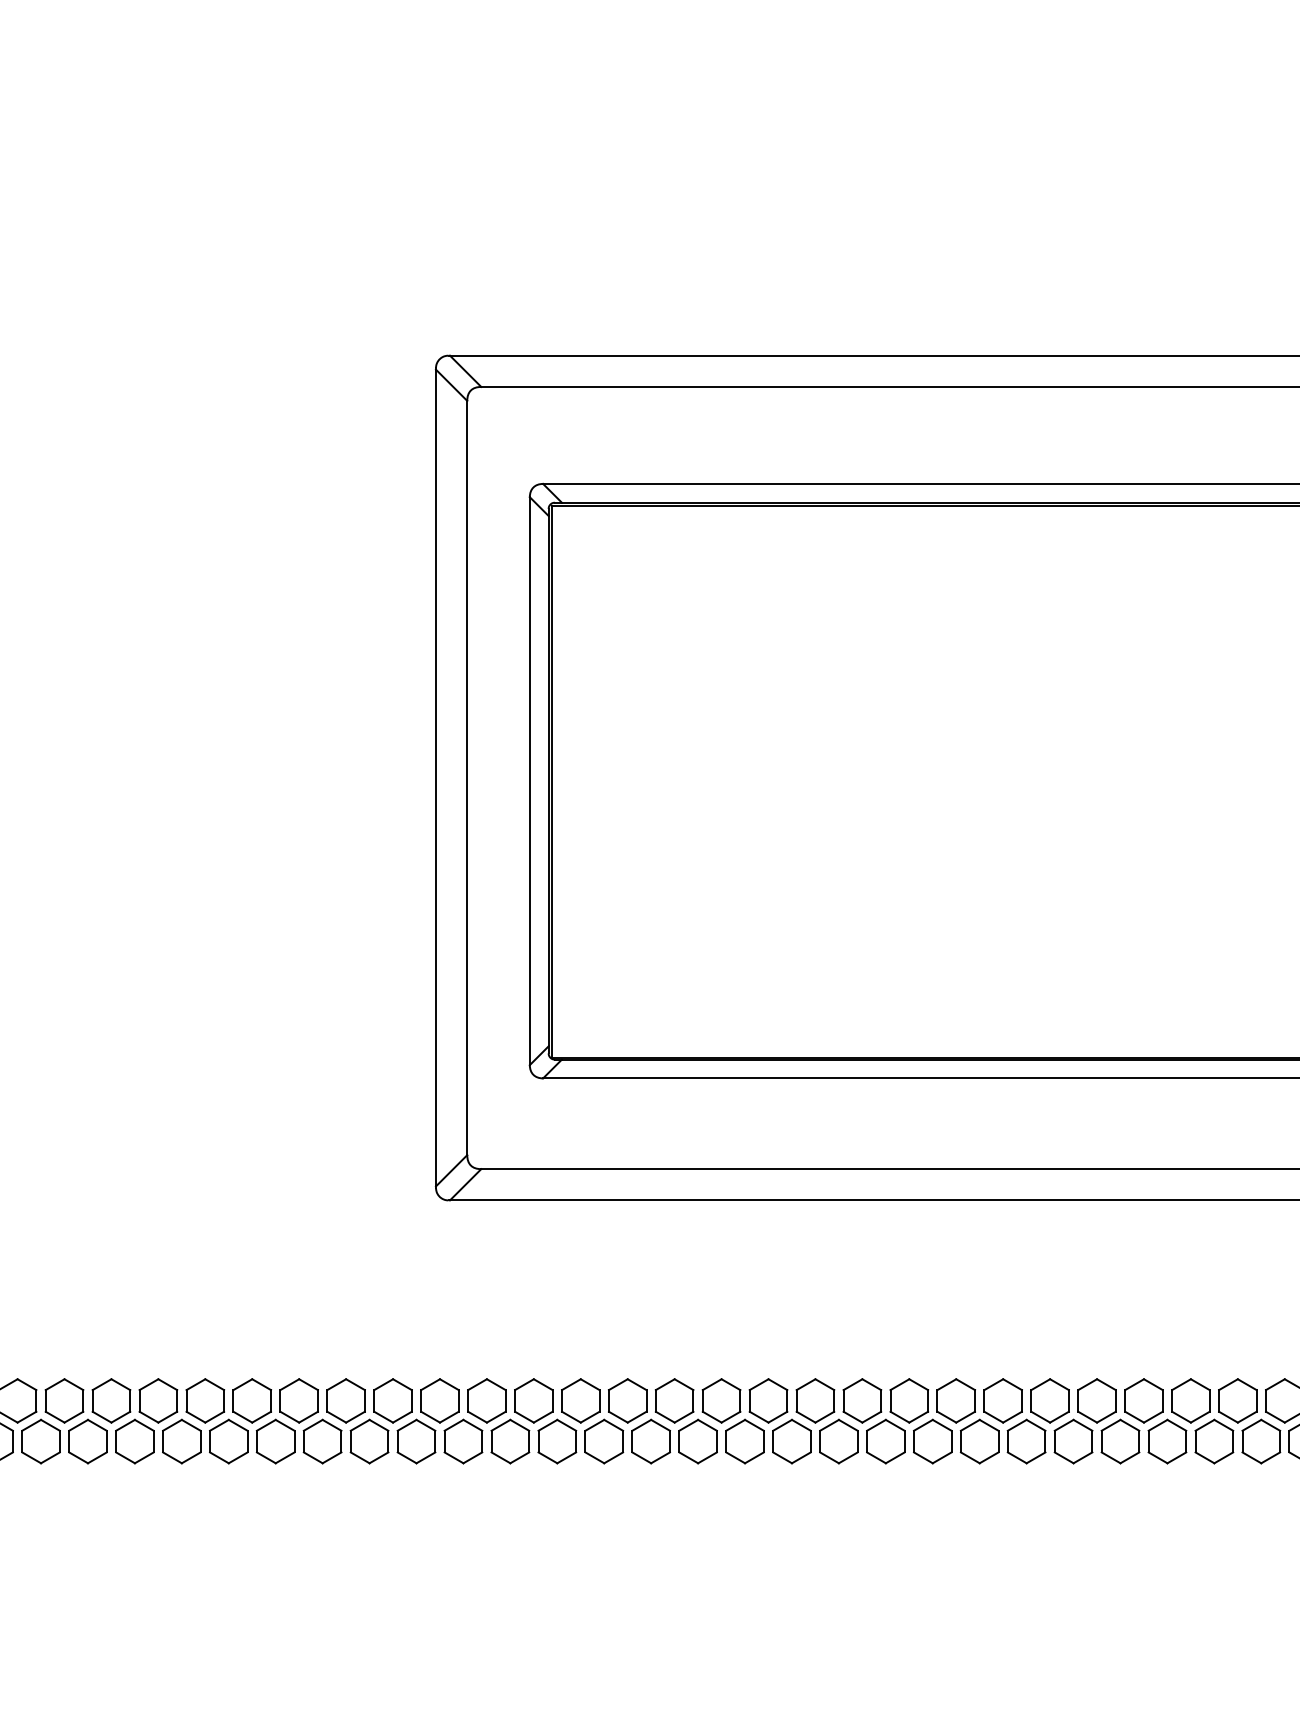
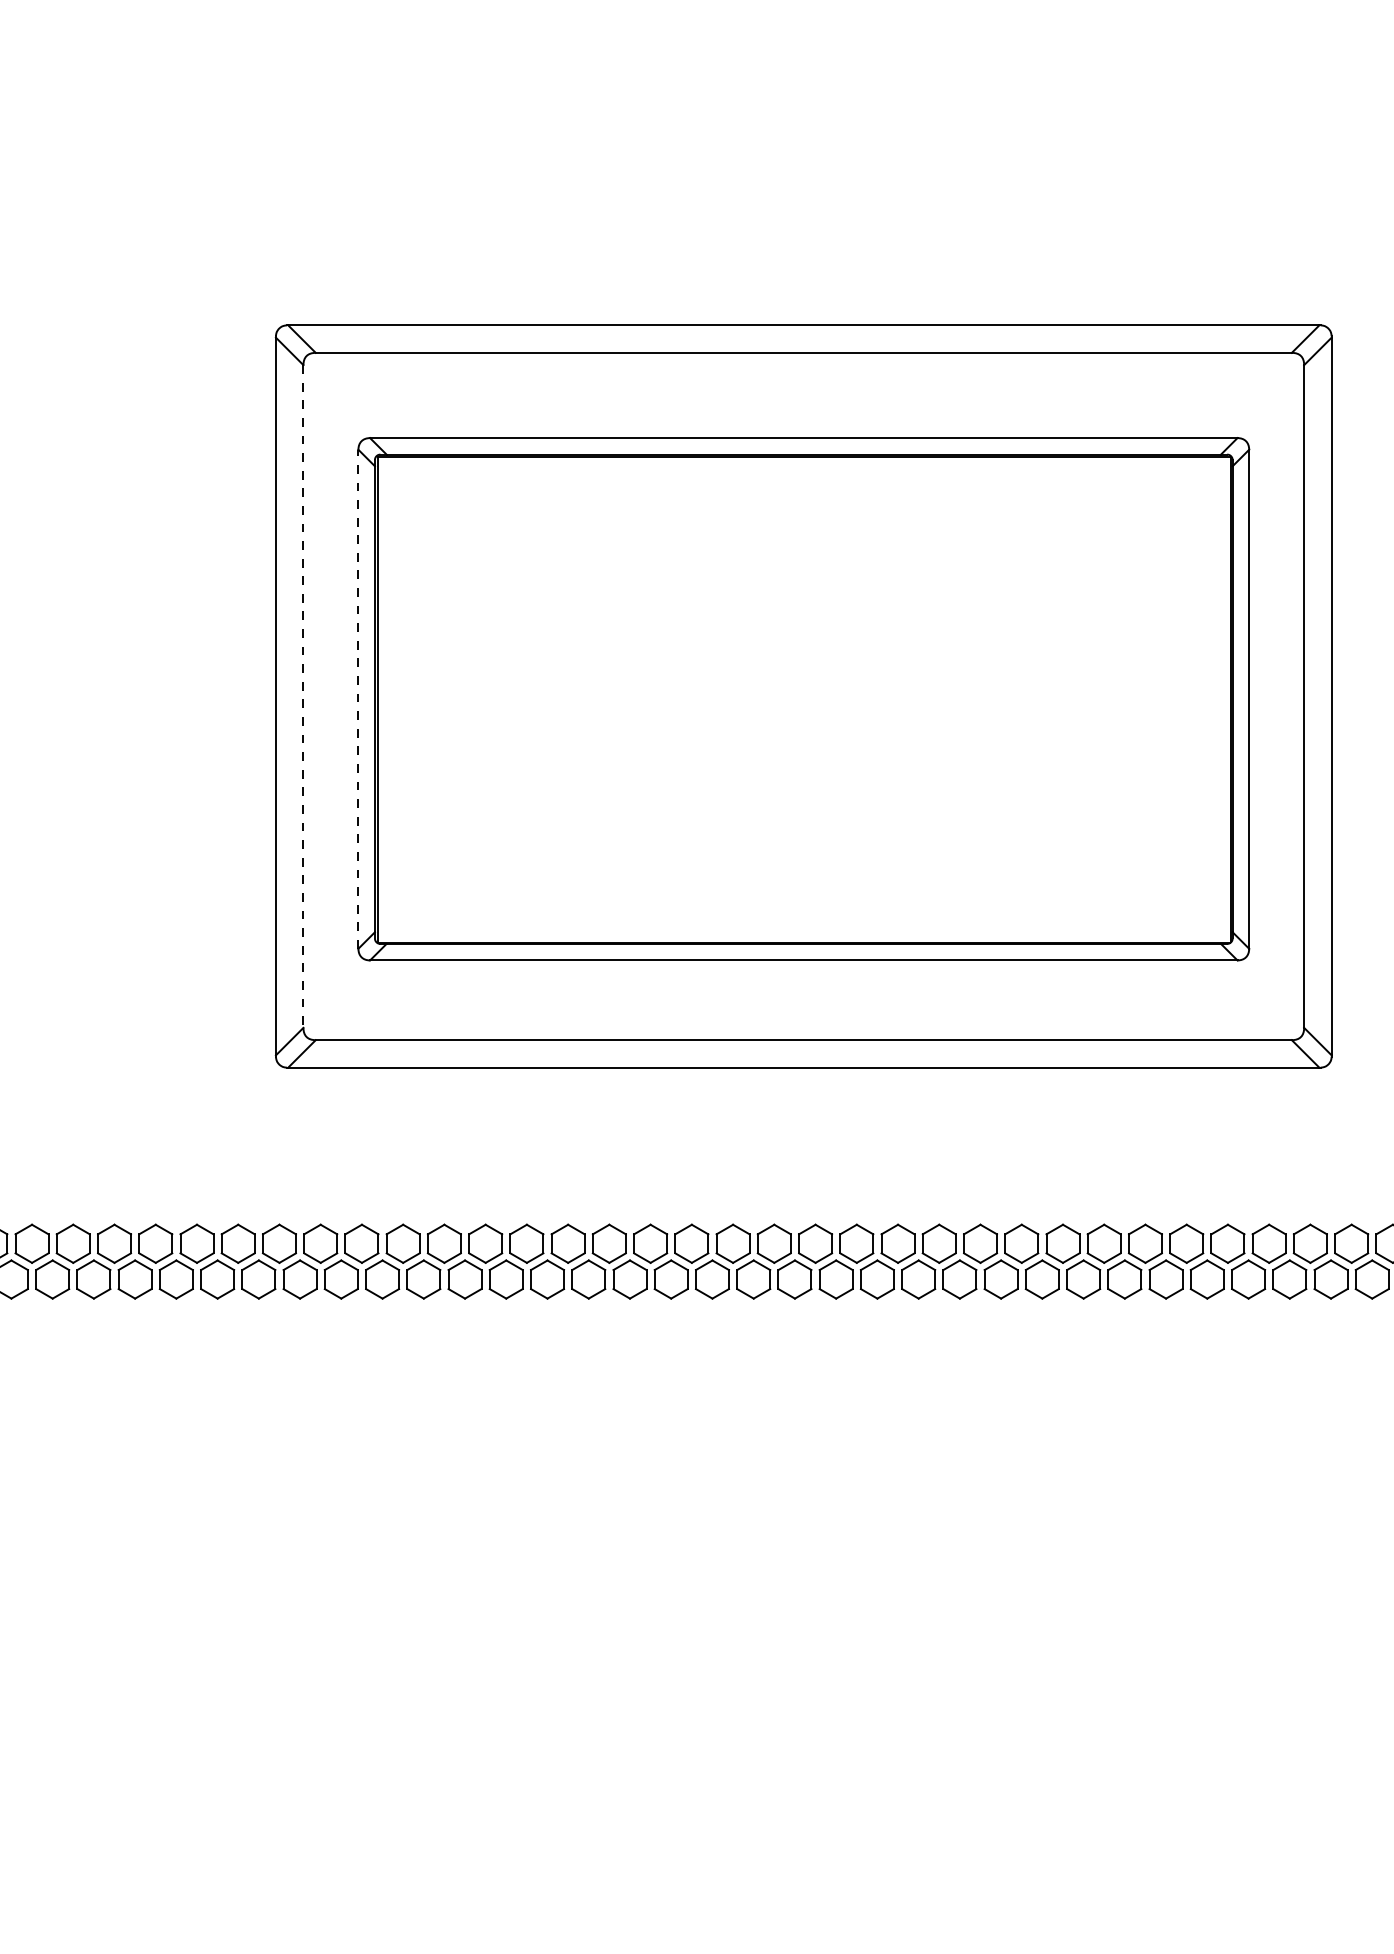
line: (467, 779) -> (303, 697), solid -> dashed
line: (529, 781) -> (358, 699), solid -> dashed

